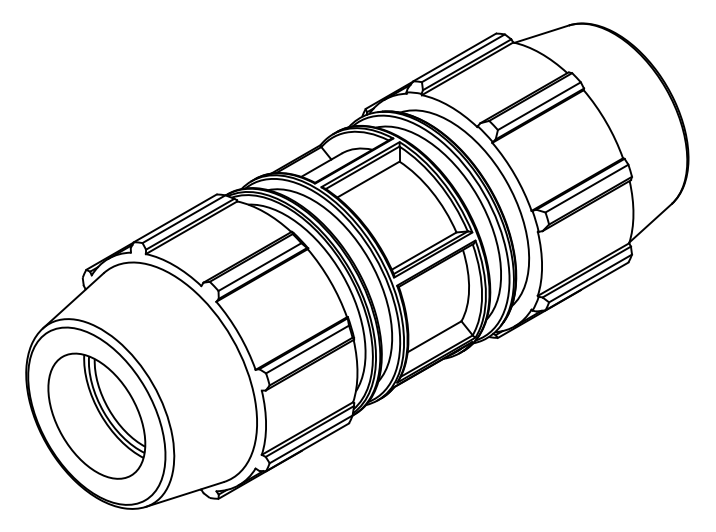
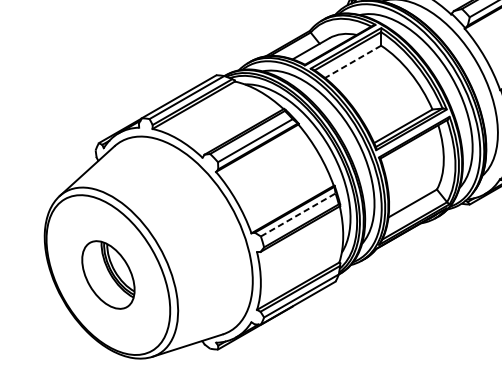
line: (368, 179) -> (353, 61), solid -> dashed
line: (307, 349) -> (298, 214), solid -> dashed
part: (96, 415) -> (108, 274), size x0.6

